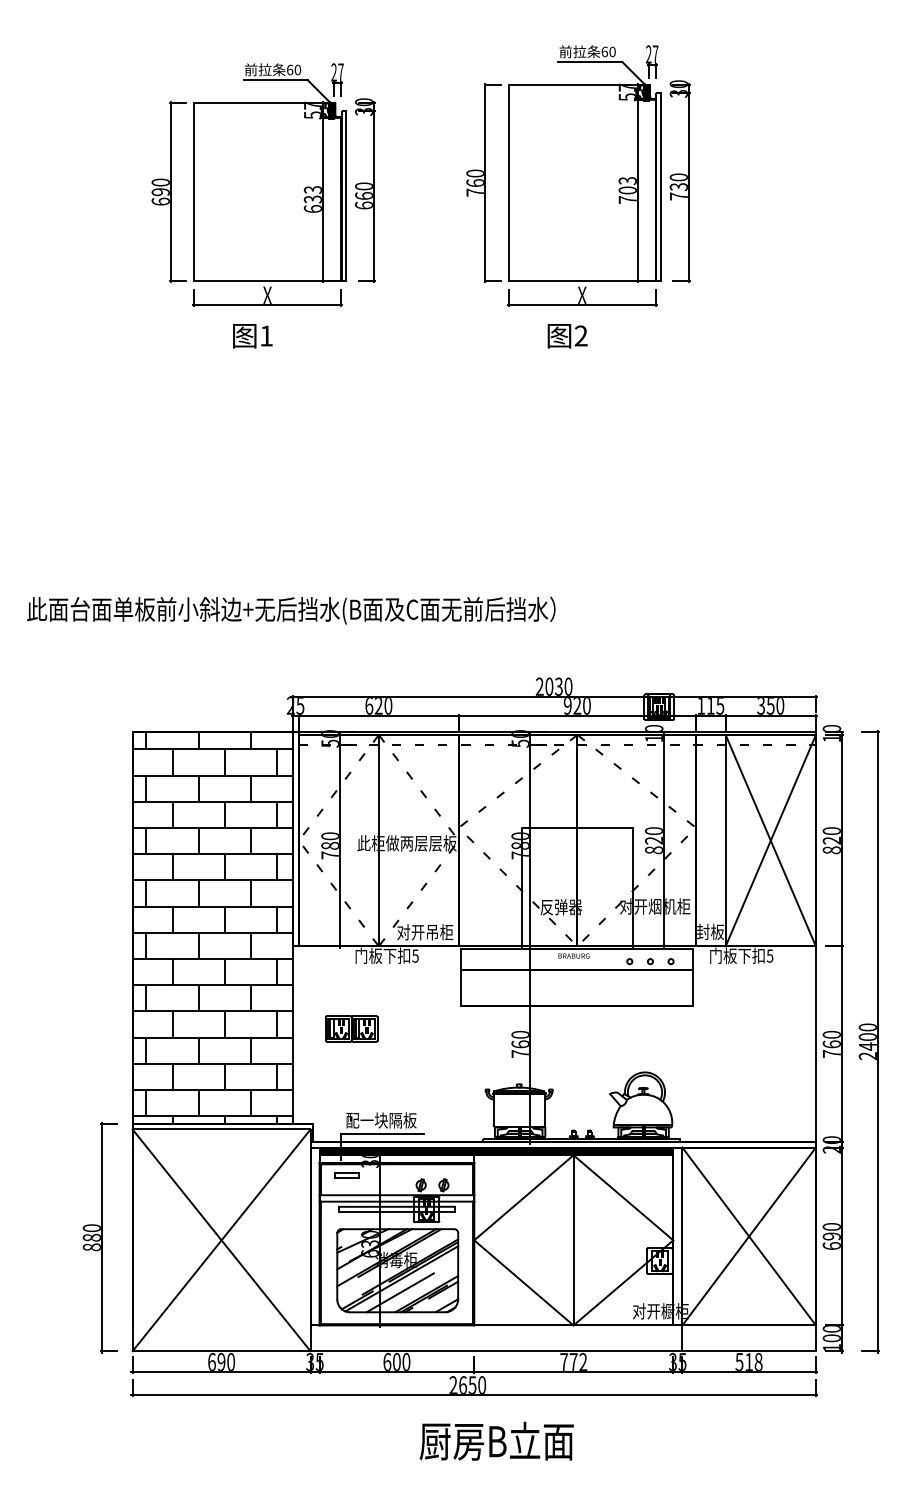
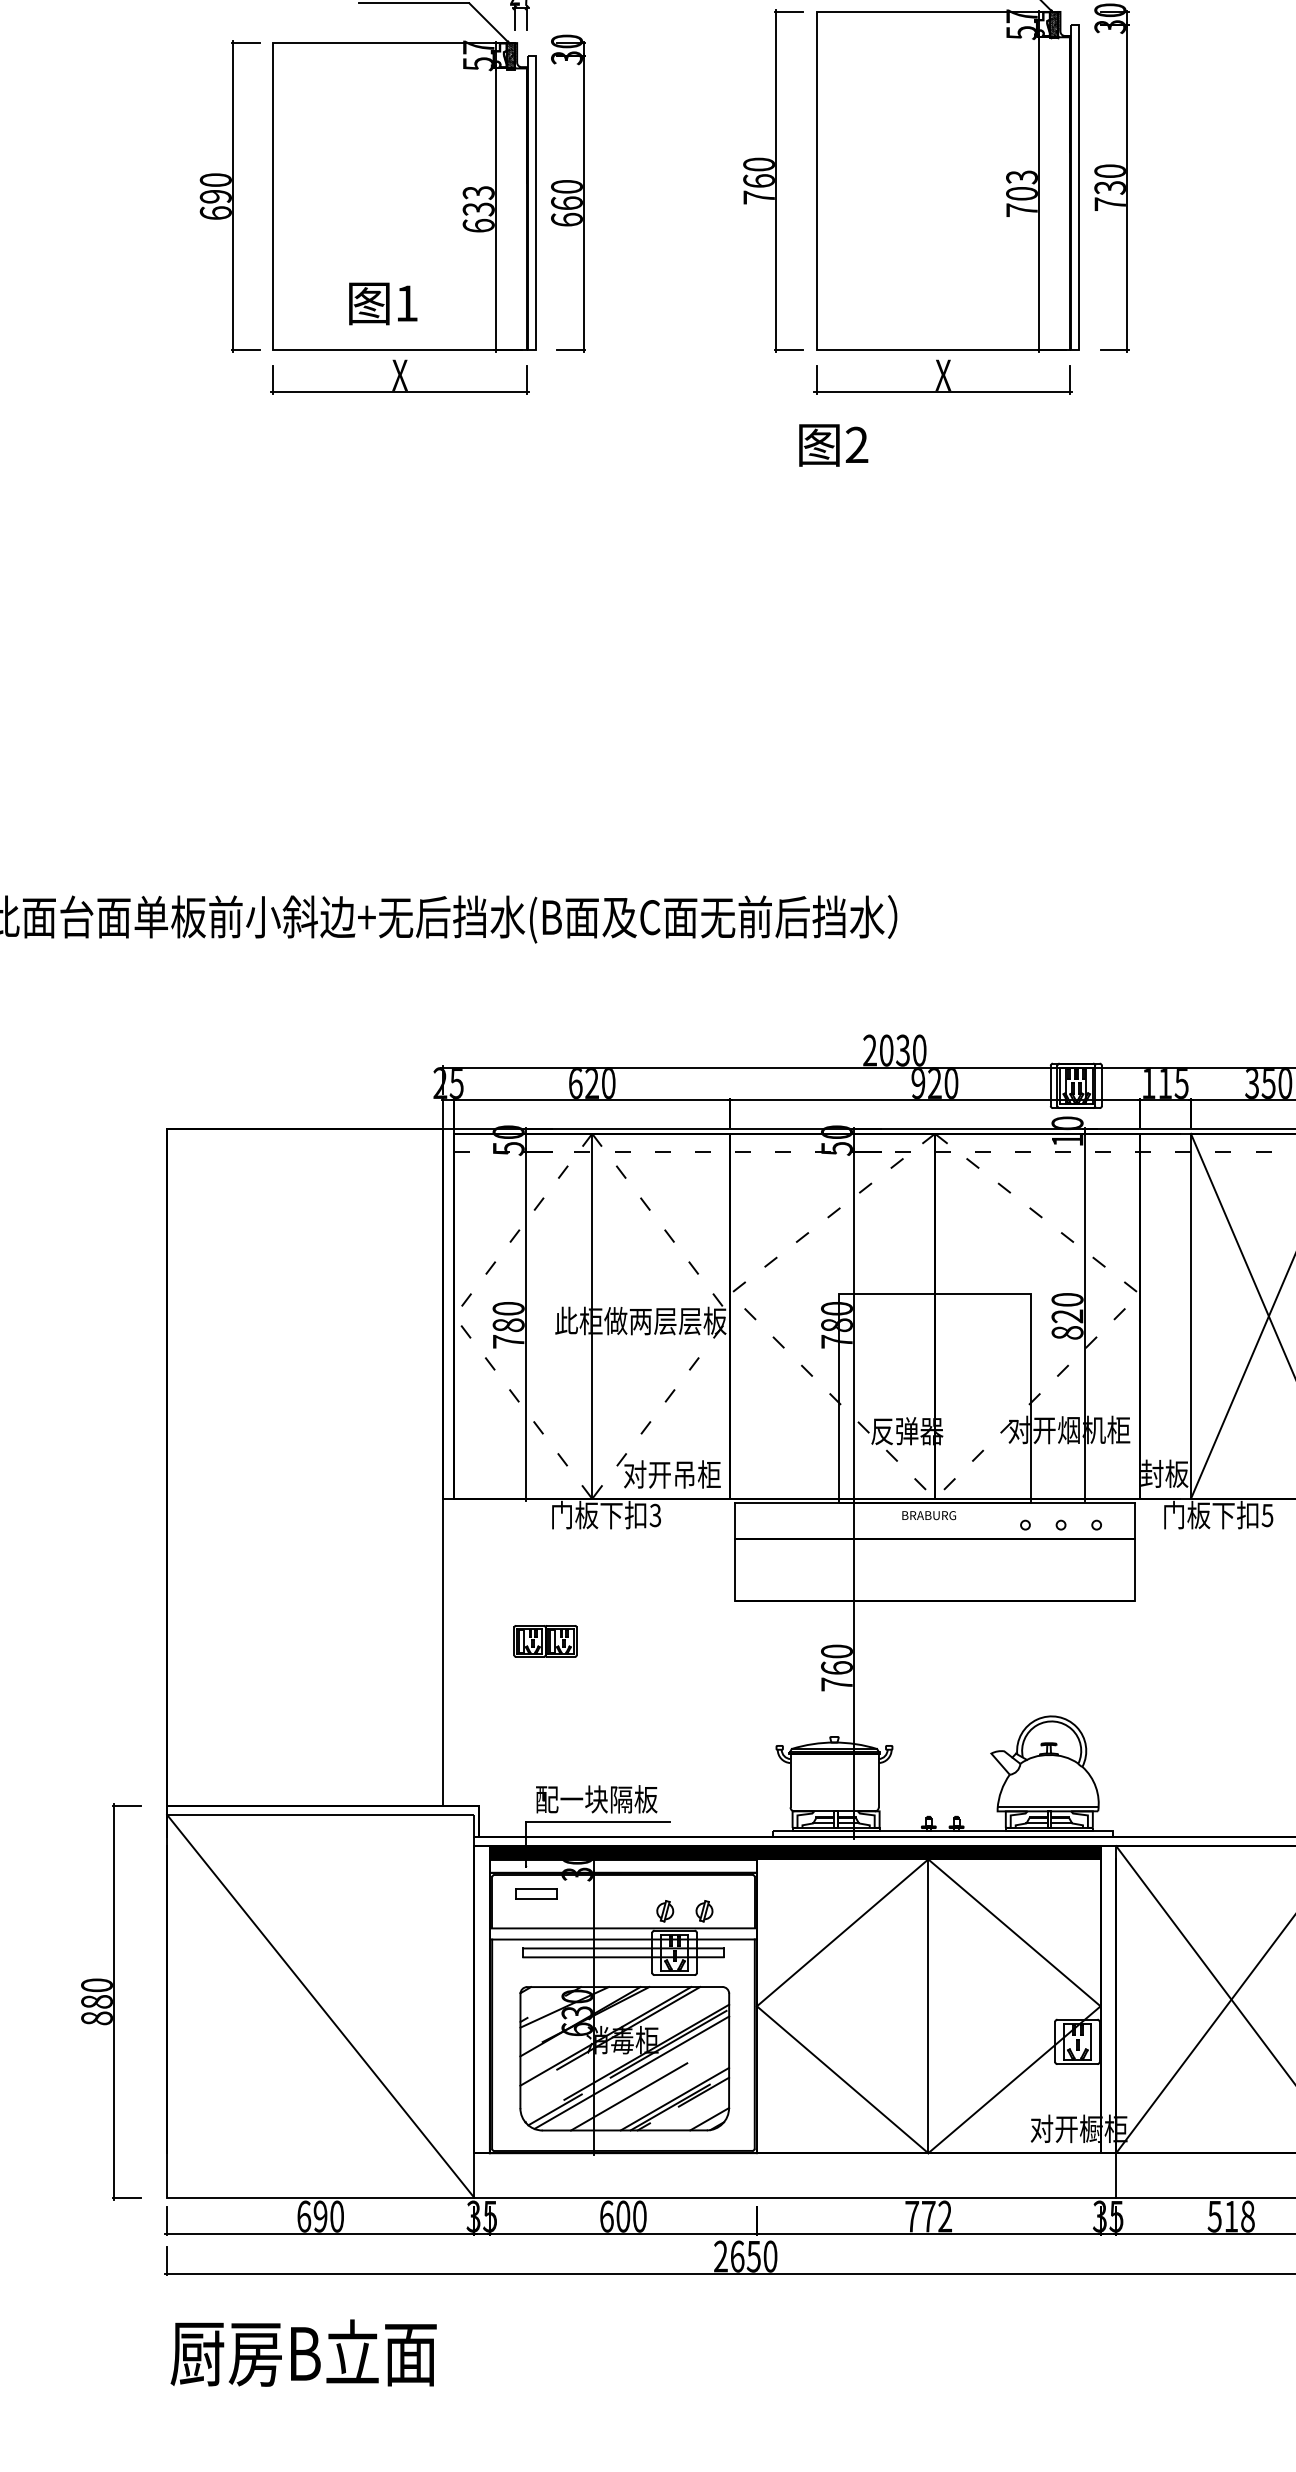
text: (252, 336) -> (382, 304), moved
text: (567, 336) -> (833, 445), moved
hatch: (212, 928) -> (305, 1467), removed
text: (415, 955) -> (655, 1514), 5 -> 3
part: (351, 1028) -> (544, 1640), size x0.7
line: (221, 1240) -> (320, 2006), removed
text: (496, 1440) -> (303, 2351), moved

